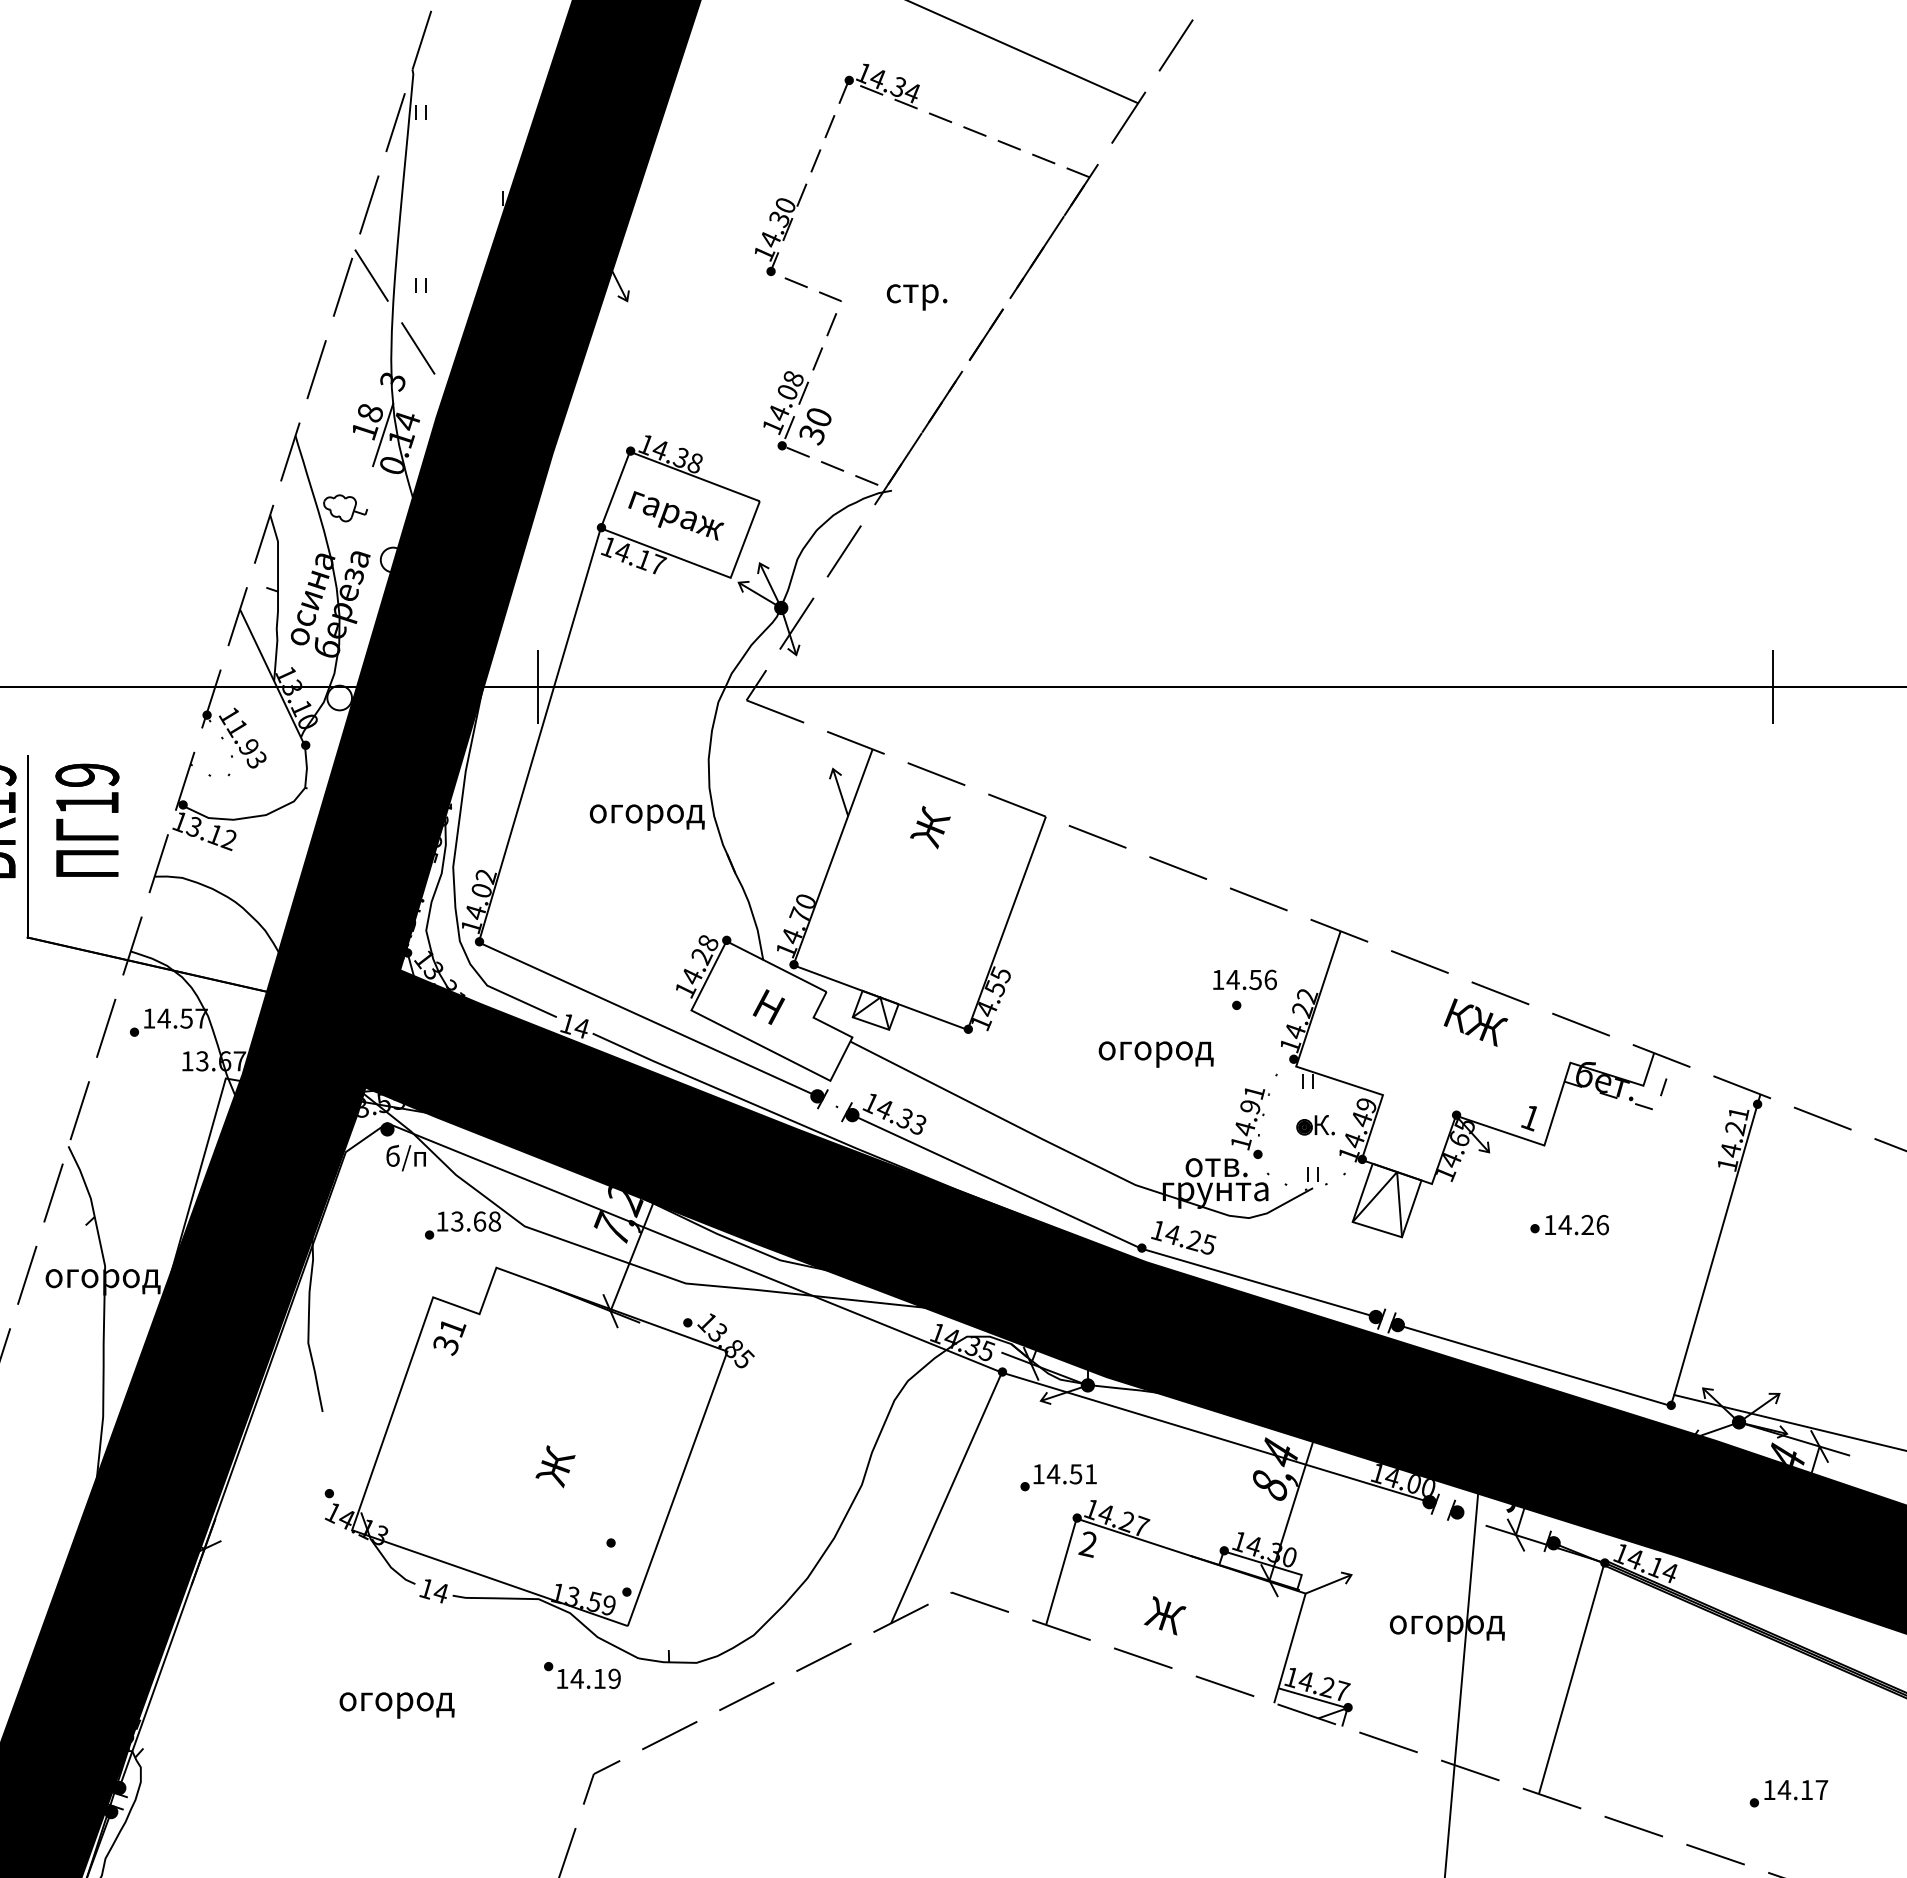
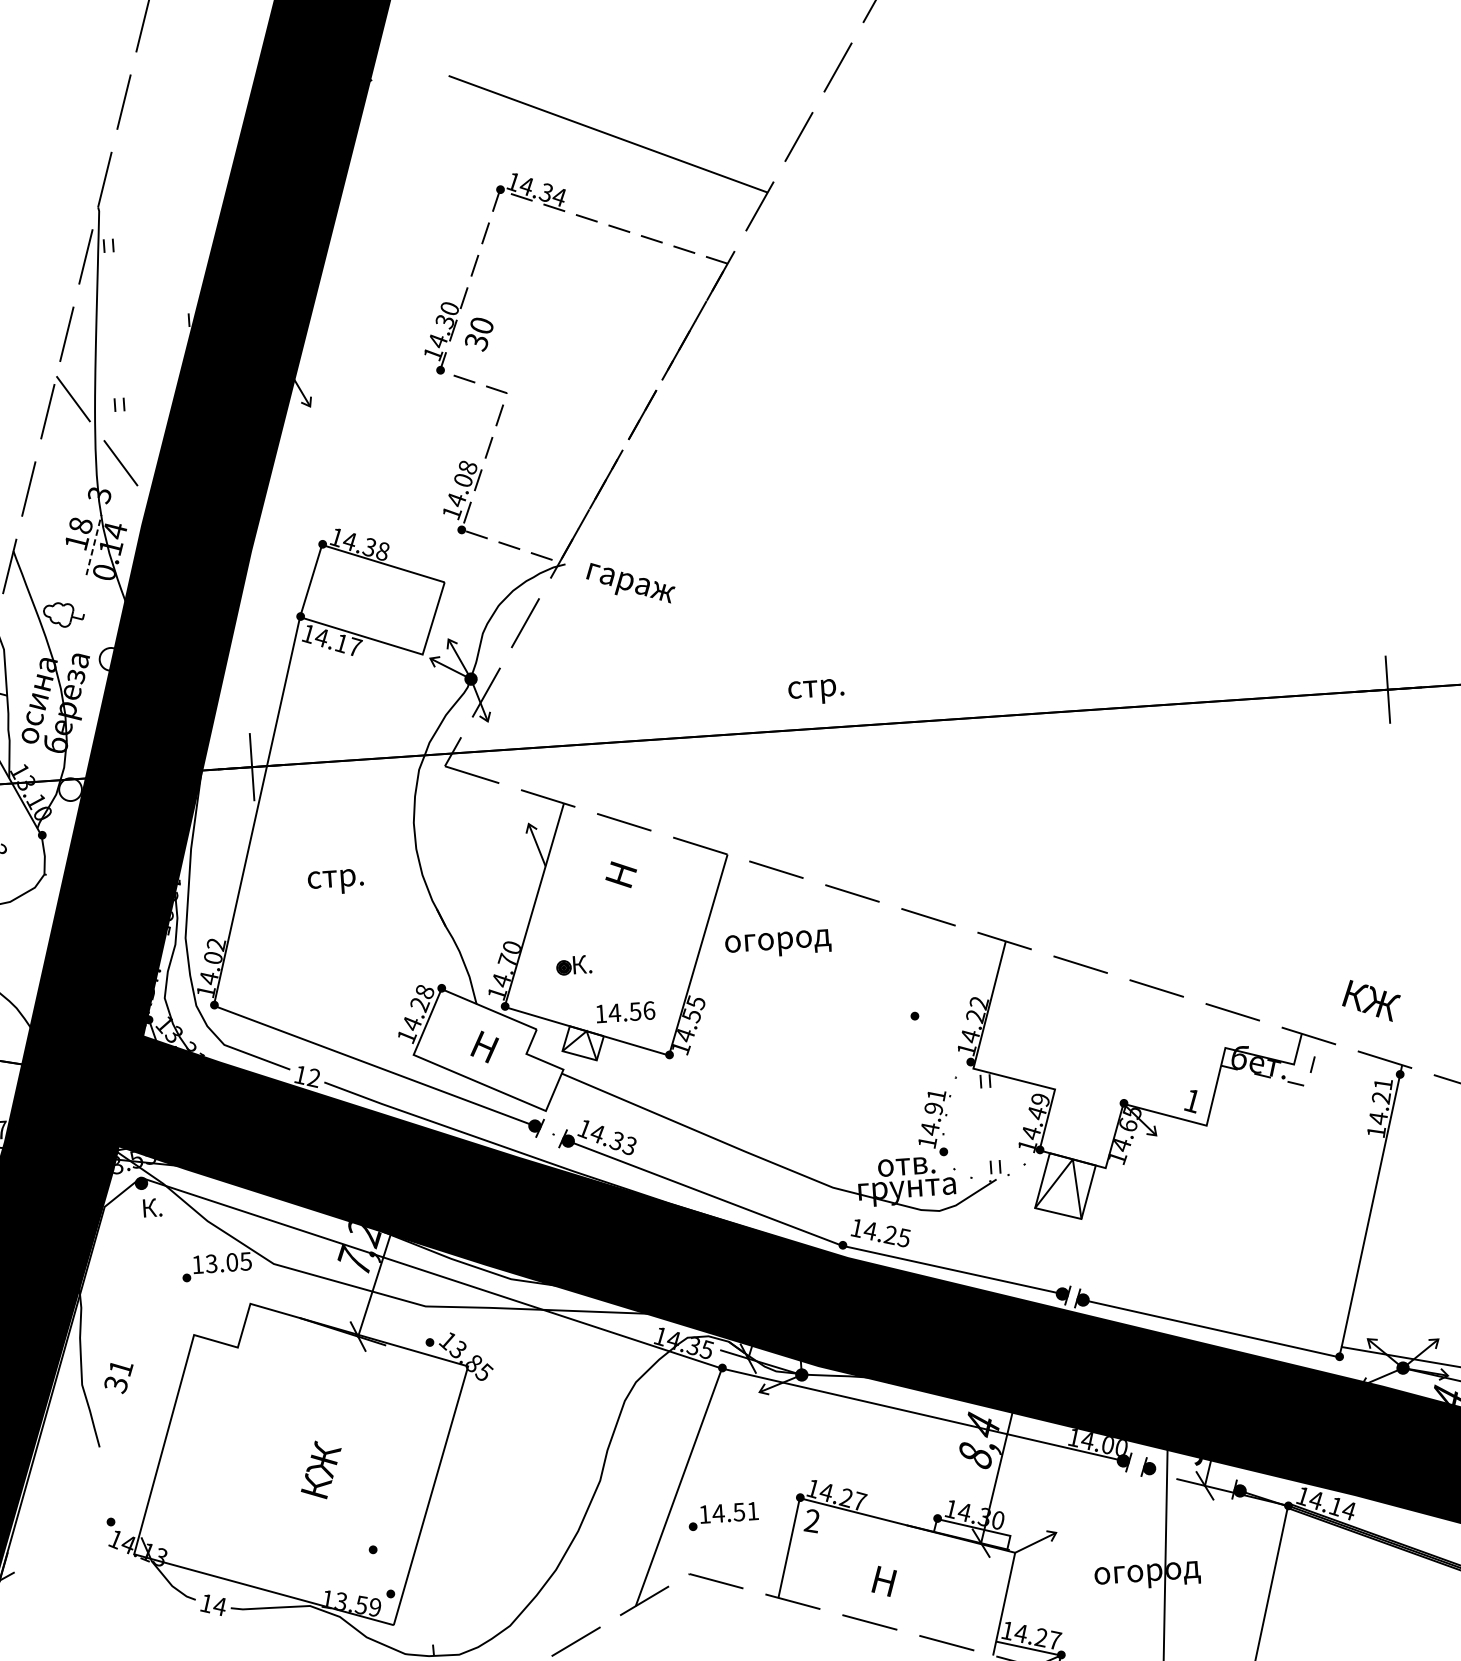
text: (916, 297) -> (815, 692), moved
text: (815, 426) -> (479, 334), moved
line: (383, 434) -> (94, 544), solid -> dashed
text: (676, 515) -> (631, 582), moved
text: (649, 817) -> (363, 880), огород -> стр.
text: (930, 827) -> (622, 871), Ж -> Н
text: (1244, 979) -> (625, 1011), moved
text: (1475, 1022) -> (1371, 1000), moved
text: (580, 1028) -> (312, 1078), 14 -> 12
text: (1155, 1054) -> (777, 944), moved
part: (1315, 1125) -> (573, 965), moved
text: (405, 1157) -> (159, 1208), б/п -> К.
text: (487, 1221) -> (239, 1261), 13.68 -> 13.05
part: (1569, 1225) -> (1234, 1197), removed
text: (449, 1338) -> (118, 1378), moved
text: (559, 1454) -> (320, 1471), Ж -> КЖ
part: (1058, 1477) -> (723, 1516), moved
text: (1164, 1615) -> (886, 1581), Ж -> Н

